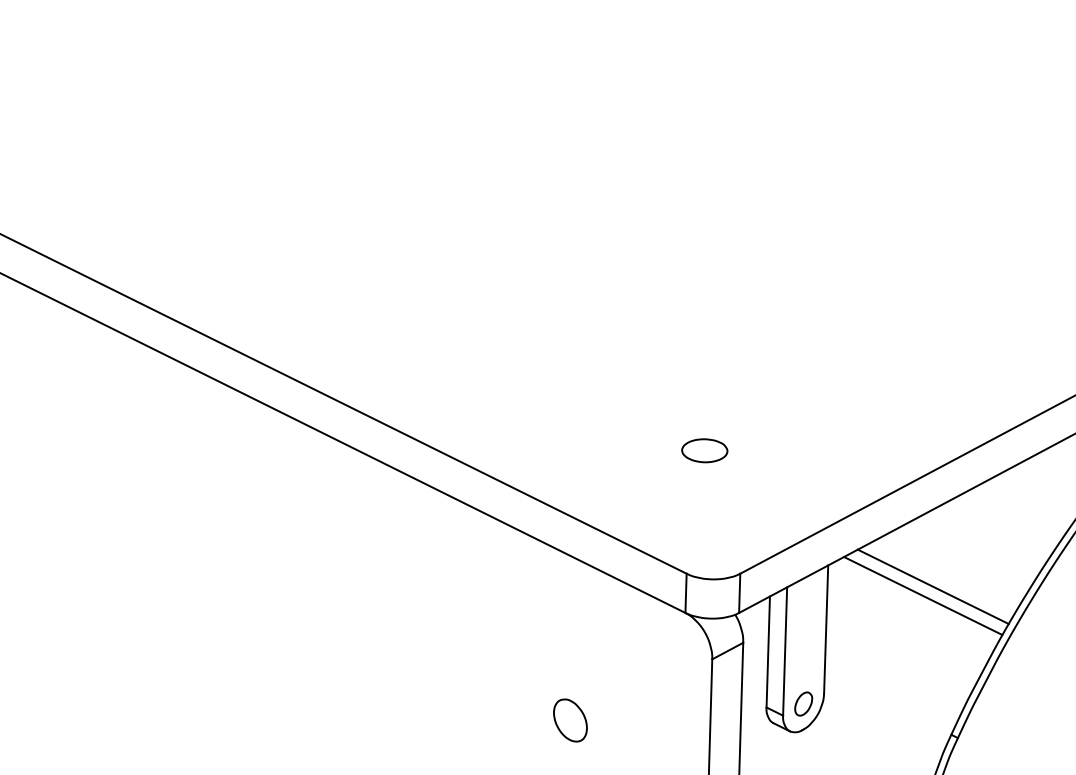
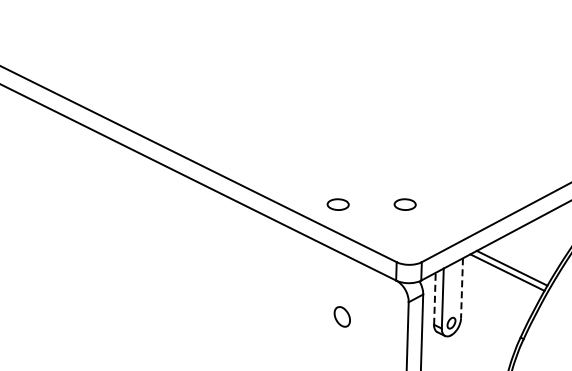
part: (560, 450) -> (337, 204), added
line: (827, 629) -> (462, 288), solid -> dashed
line: (767, 651) -> (434, 298), solid -> dashed
part: (568, 719) -> (341, 316), moved

